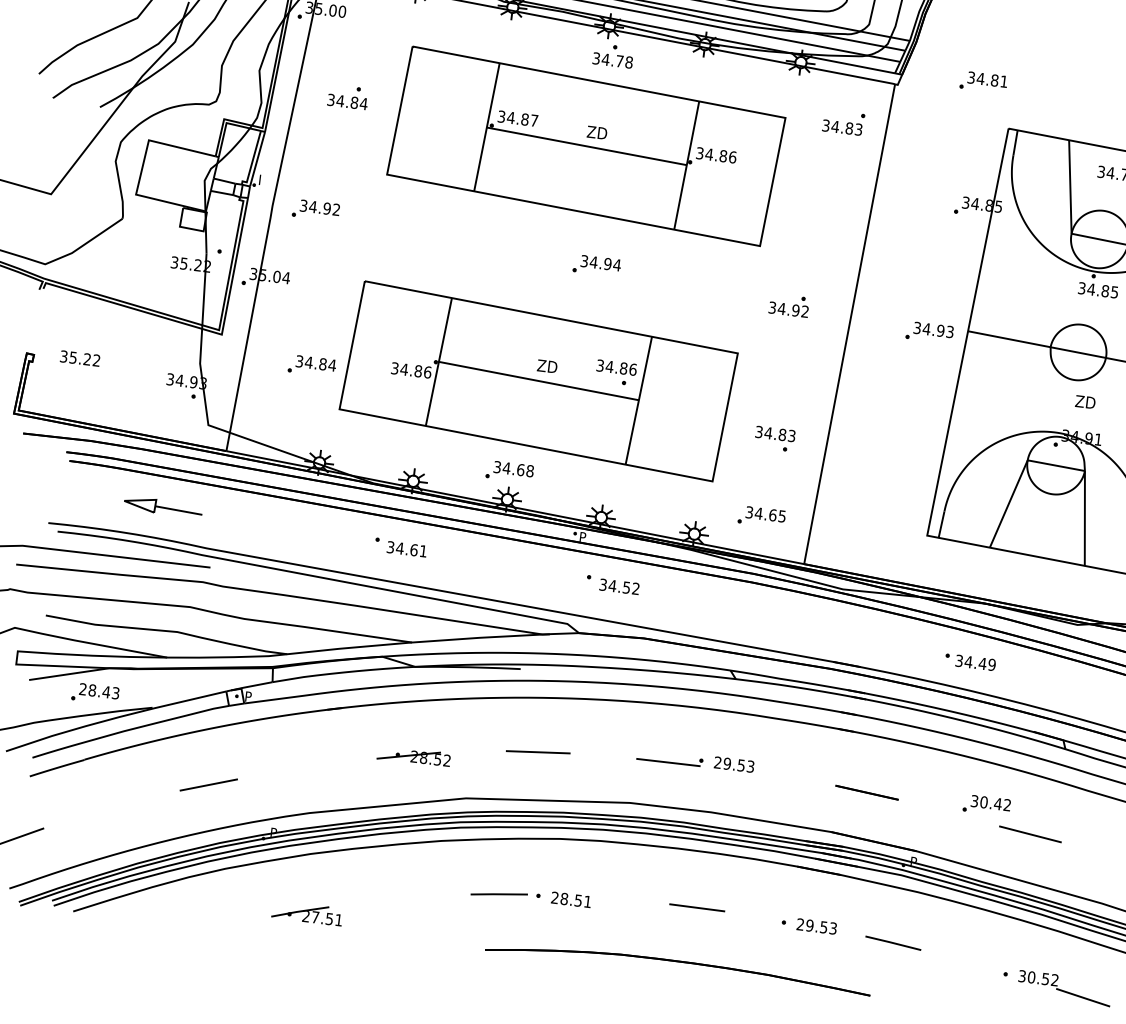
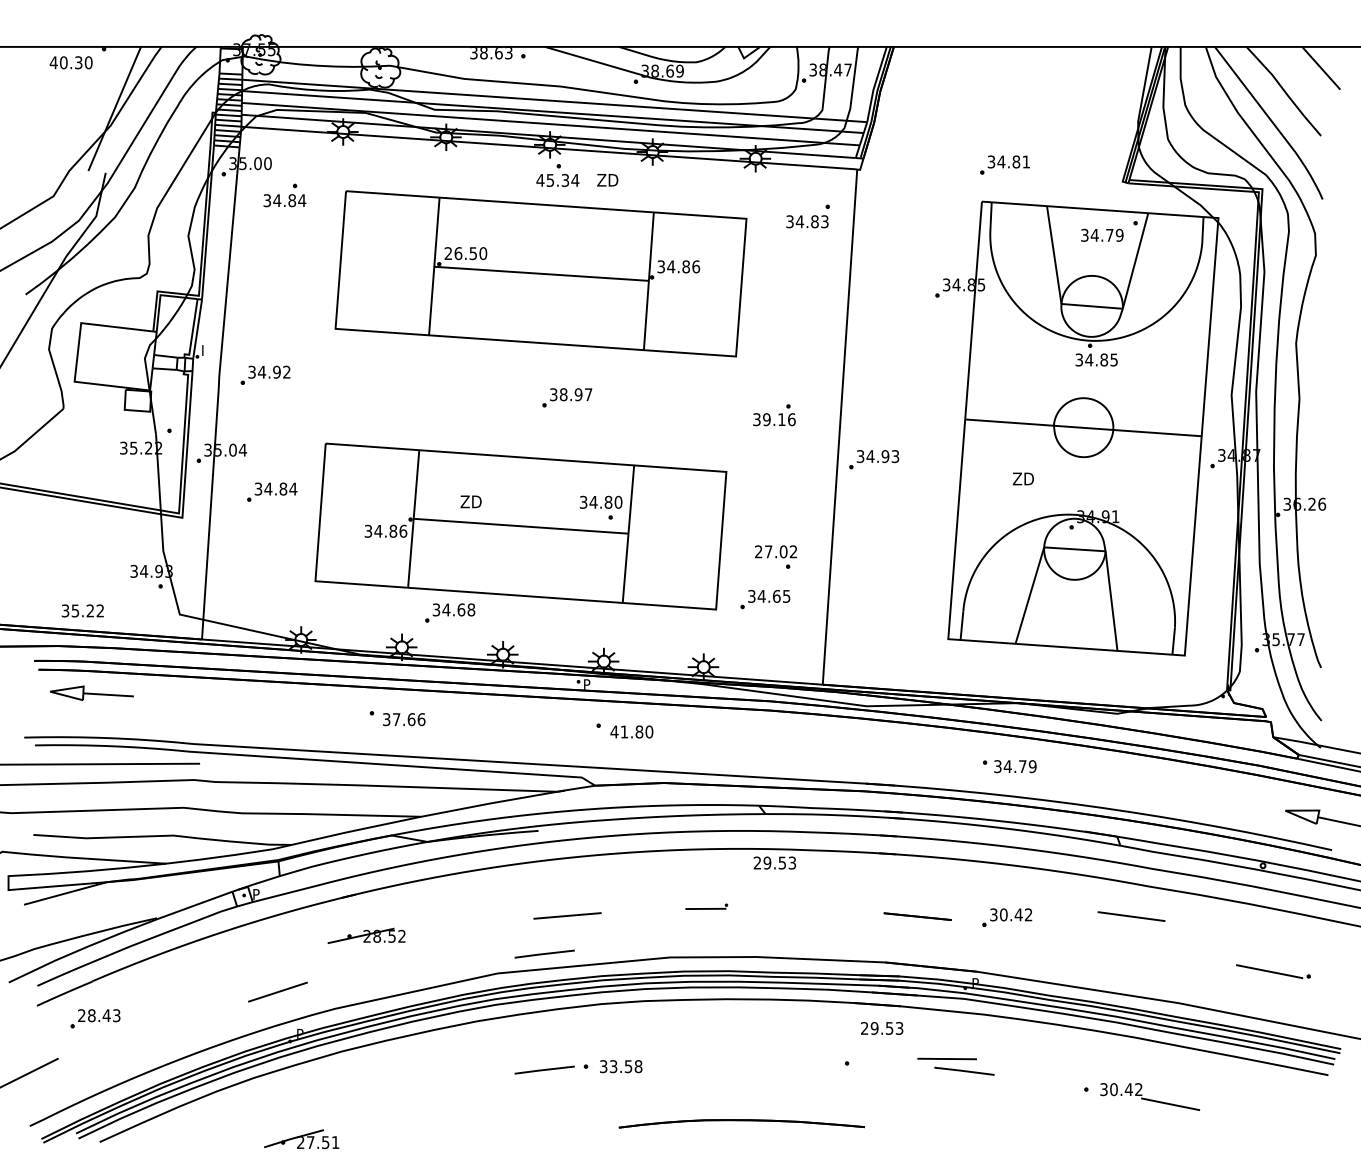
text: (612, 60) -> (557, 180), 34.78 -> 45.34
part: (983, 81) -> (1004, 164), moved
part: (347, 97) -> (284, 195), moved
text: (517, 118) -> (465, 253), 34.87 -> 26.50
text: (596, 132) -> (607, 180), moved
text: (604, 263) -> (575, 394), 34.94 -> 38.97
text: (792, 310) -> (778, 419), 34.92 -> 39.16
part: (930, 332) -> (874, 459), moved
text: (79, 358) -> (82, 610), moved
part: (312, 365) -> (272, 491), moved
text: (546, 366) -> (470, 501), moved
text: (633, 368) -> (618, 501), 34.86 -> 34.80
text: (1084, 401) -> (1022, 478), moved
text: (775, 433) -> (776, 551), 34.83 -> 27.02
part: (510, 471) -> (450, 612), moved
part: (163, 506) -> (91, 692), moved
part: (762, 516) -> (765, 599), moved
text: (411, 549) -> (408, 719), 34.61 -> 37.66
text: (619, 586) -> (631, 731), 34.52 -> 41.80
text: (982, 663) -> (1022, 766), 34.49 -> 34.79
part: (95, 693) -> (95, 1018), moved
part: (413, 755) -> (366, 935), moved
part: (669, 759) -> (706, 906), size x0.6
text: (733, 764) -> (774, 862), moved
line: (208, 784) -> (277, 991), moved
line: (512, 784) -> (544, 953), added
part: (987, 805) -> (1007, 917), moved
line: (1030, 834) -> (1131, 916), moved
text: (571, 899) -> (621, 1066), 28.51 -> 33.58
line: (696, 907) -> (946, 1058), moved
part: (307, 913) -> (301, 1139), moved
text: (817, 926) -> (882, 1028), moved
part: (678, 966) -> (741, 1123), size x0.6
text: (1045, 979) -> (1128, 1089), 30.52 -> 30.42

